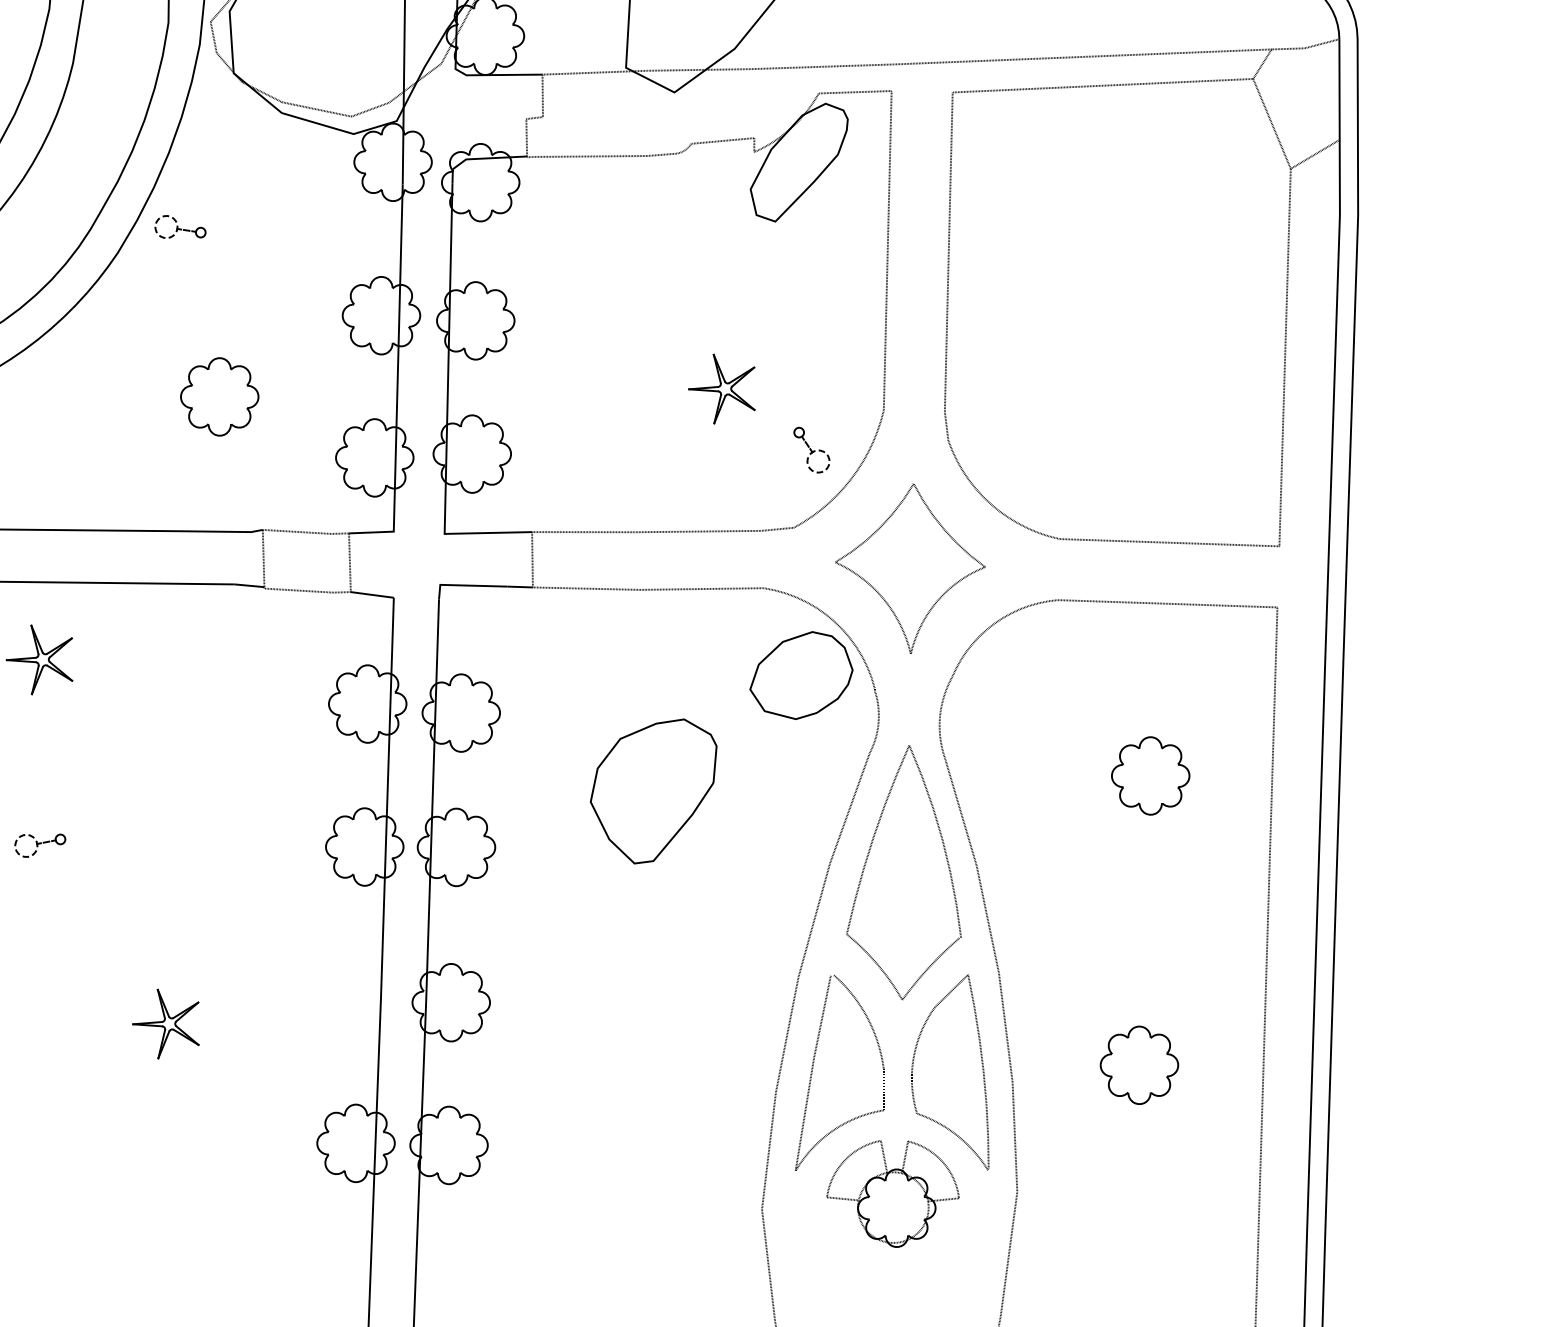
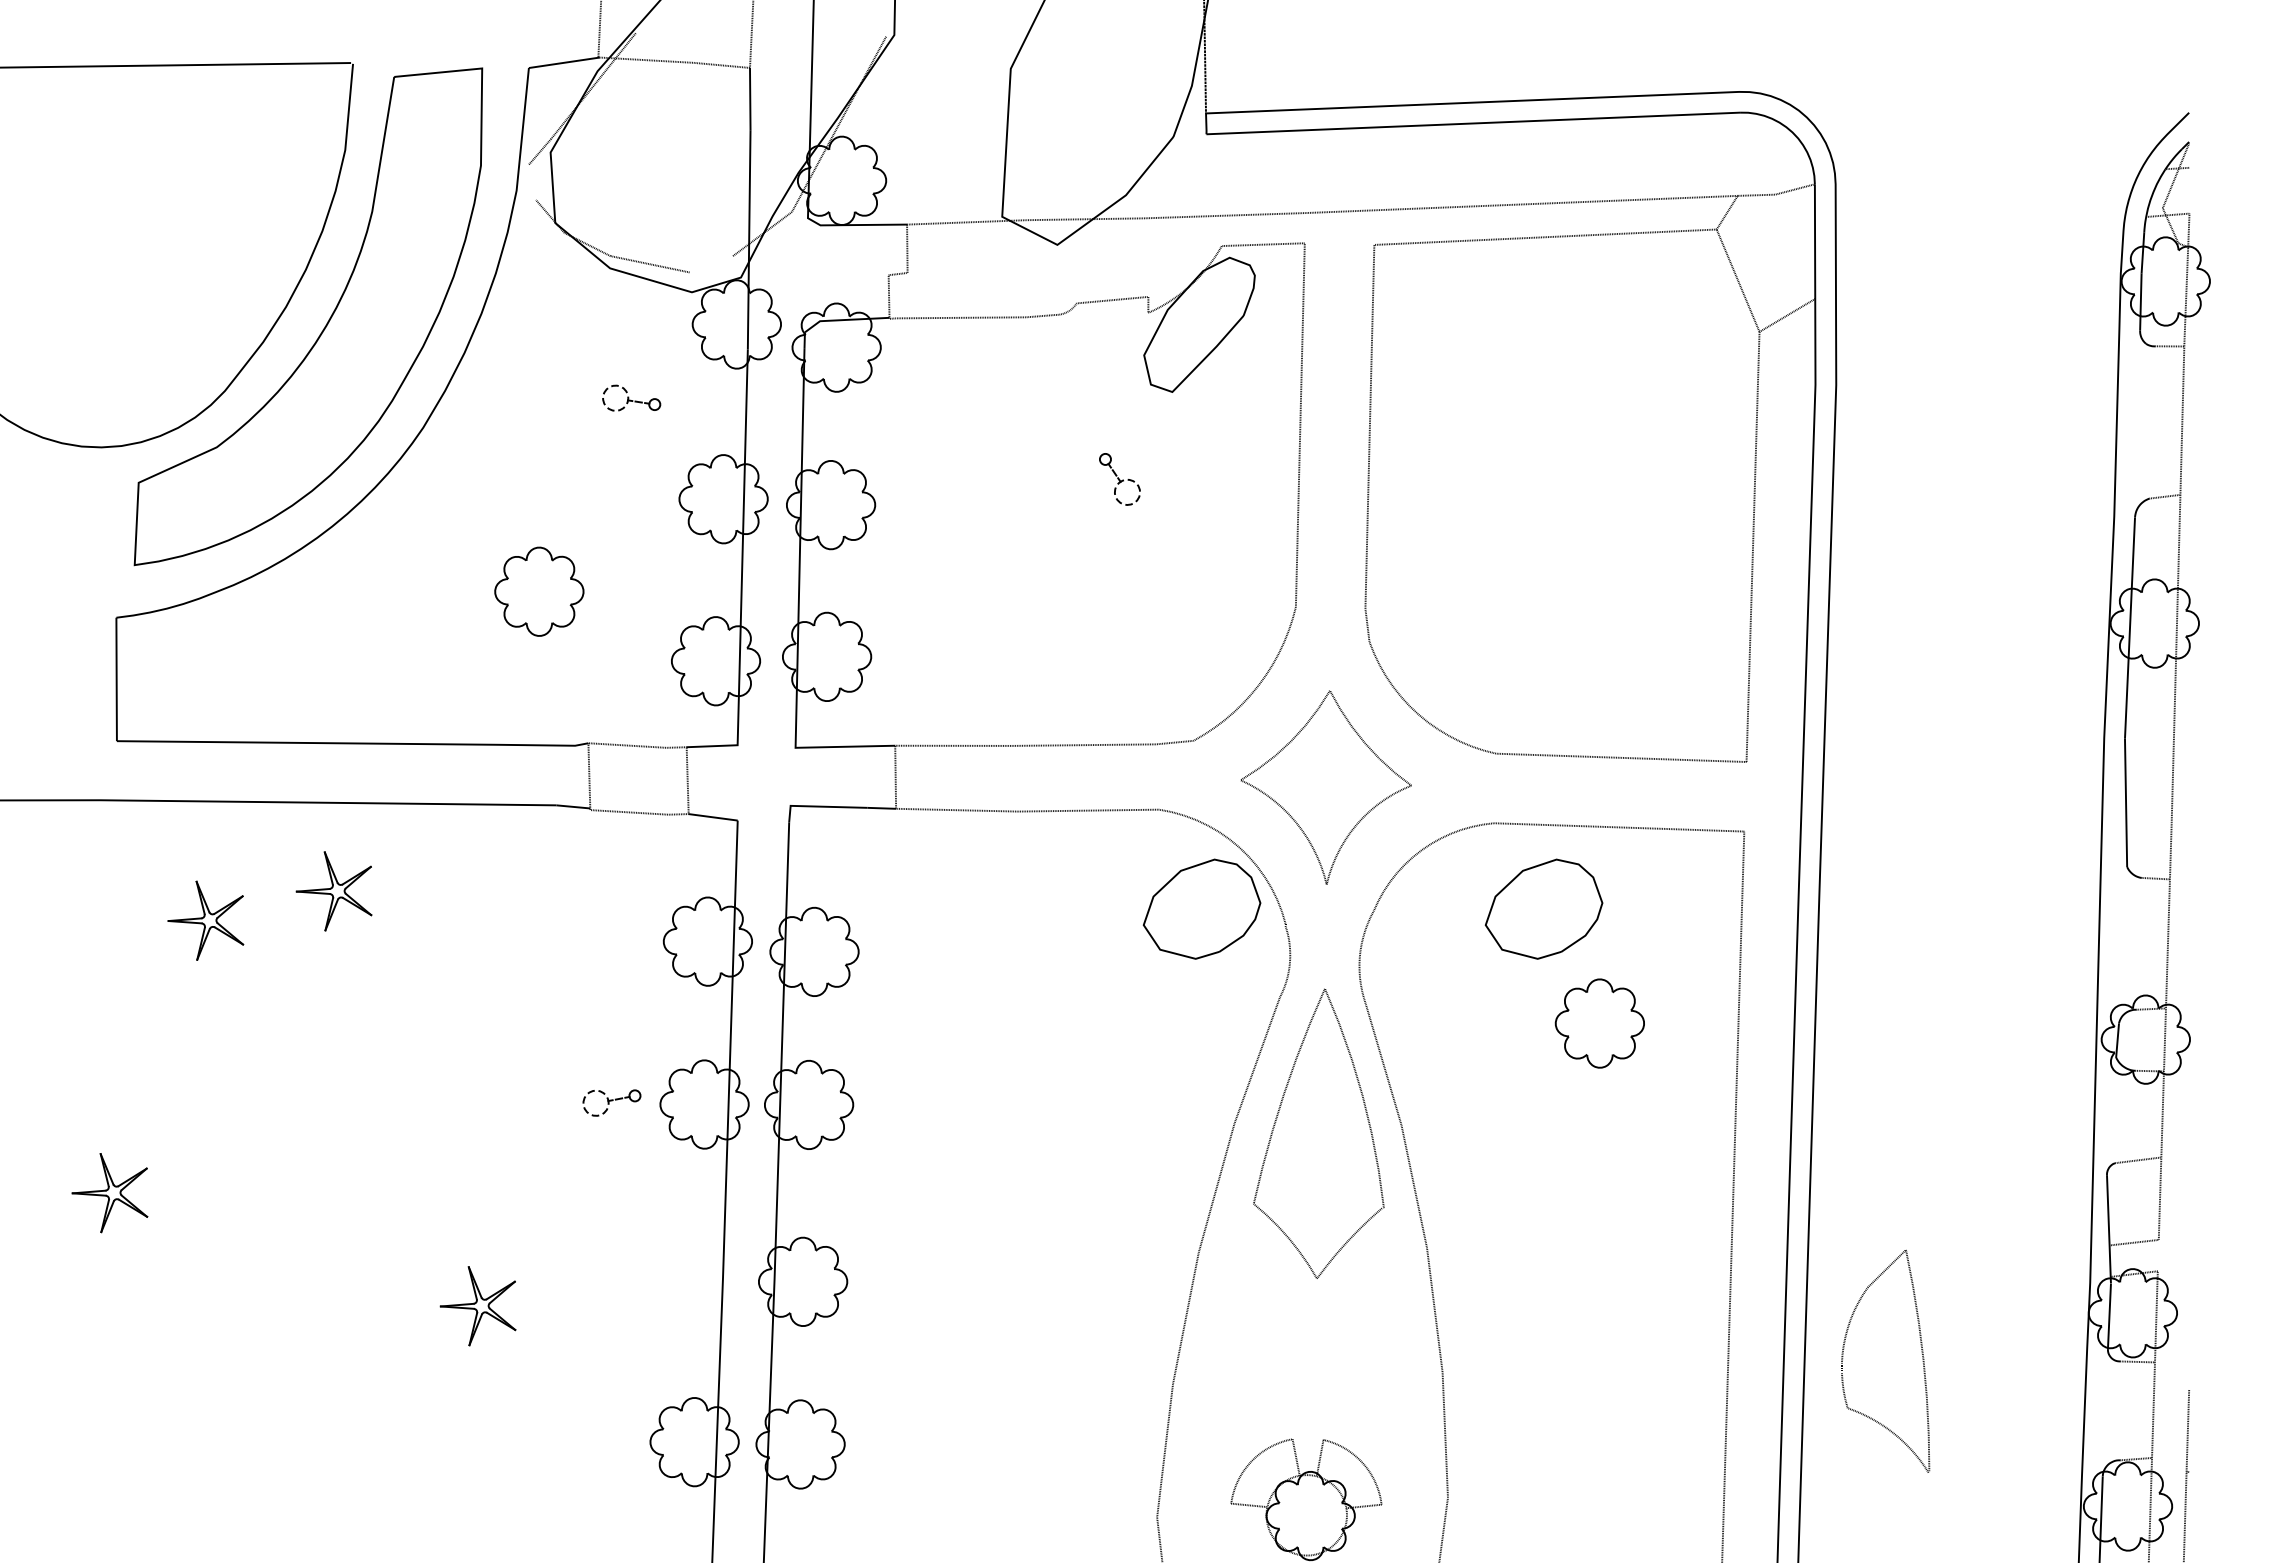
line: (213, 36) -> (532, 181), removed
line: (369, 109) -> (710, 264), removed
part: (180, 226) -> (631, 397), moved
part: (721, 388) -> (1111, 582), removed
part: (811, 450) -> (1119, 479), moved
part: (1101, 674) -> (1543, 908), added
part: (653, 791) -> (1033, 1041), removed
part: (39, 845) -> (611, 1102), moved
part: (981, 1064) -> (1921, 1352), moved
part: (1139, 1065) -> (1587, 1353), removed
part: (813, 1069) -> (1215, 1358), removed

